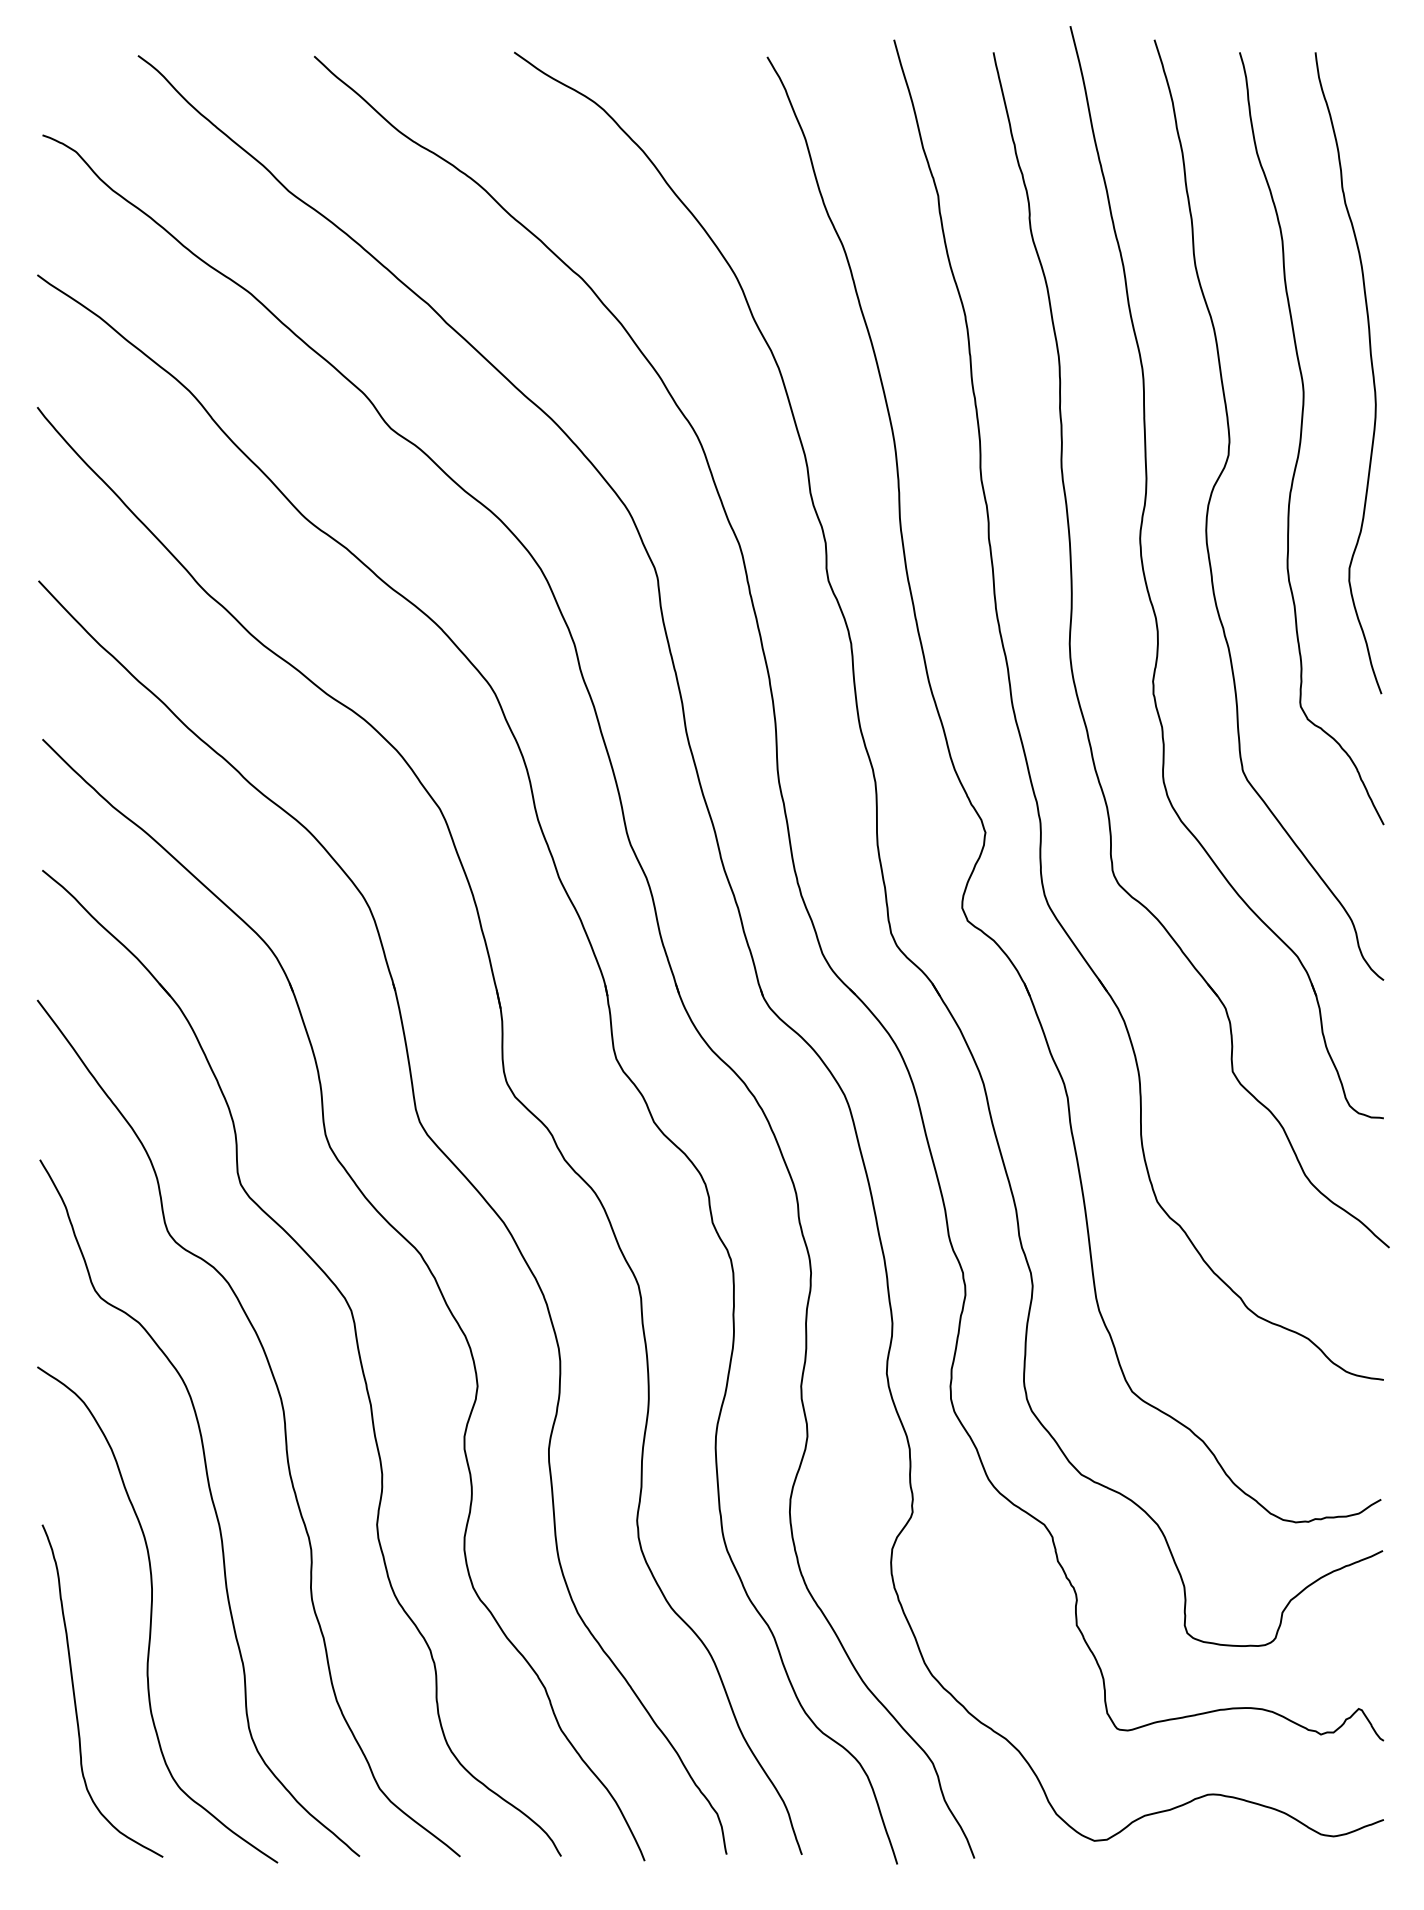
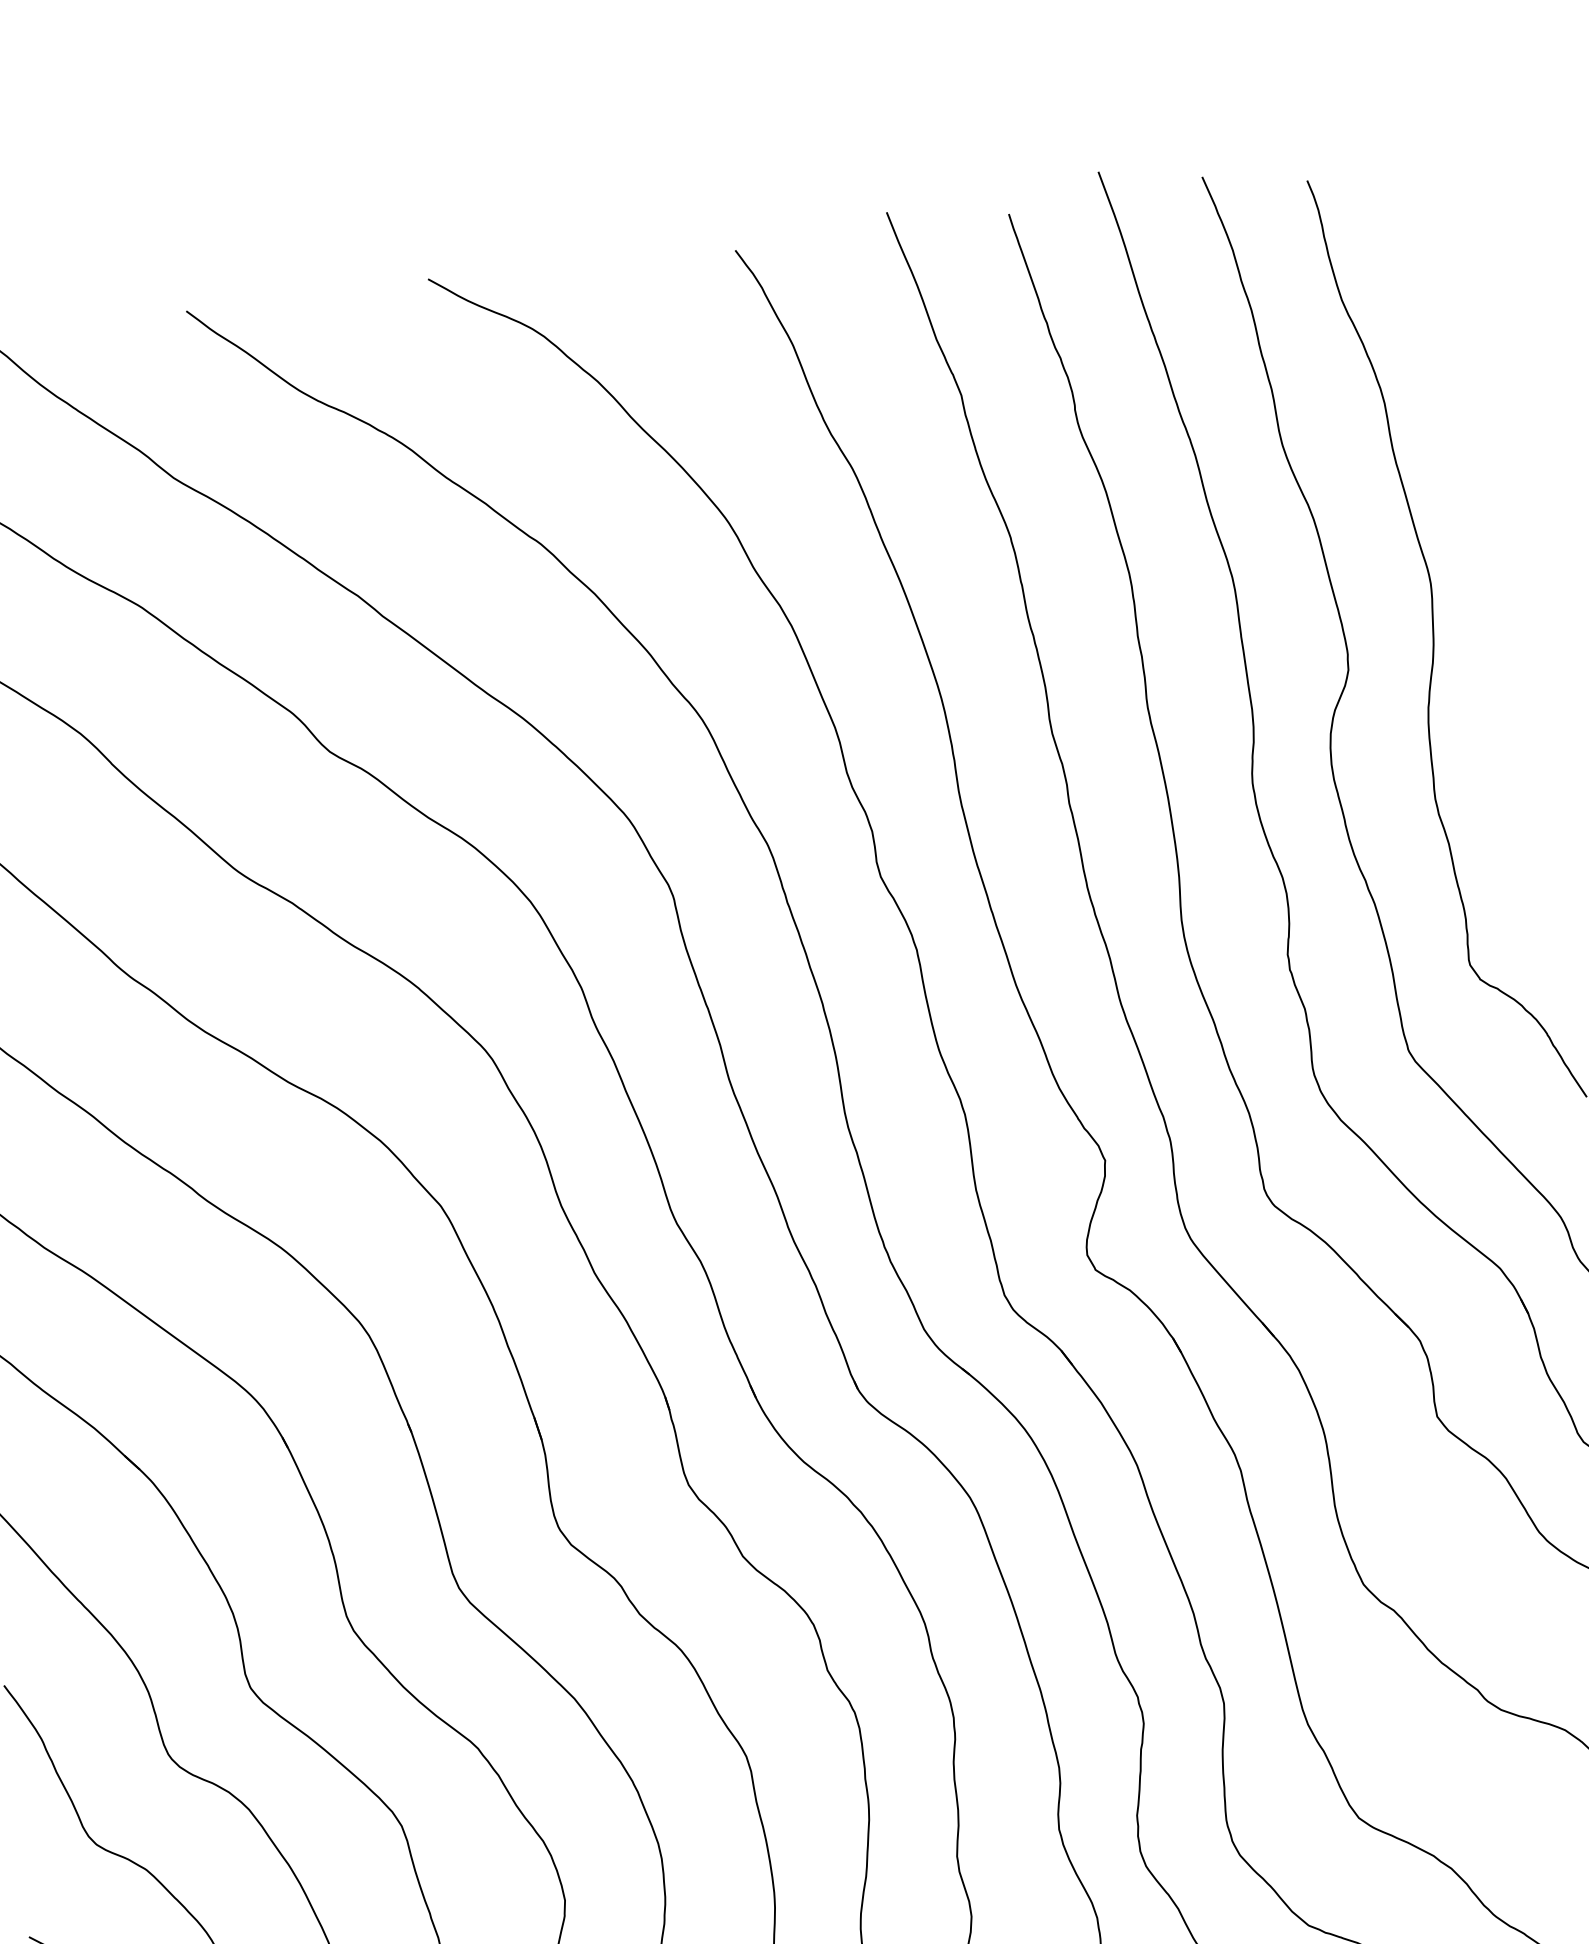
curve: (1371, 370) -> (1510, 548), removed

